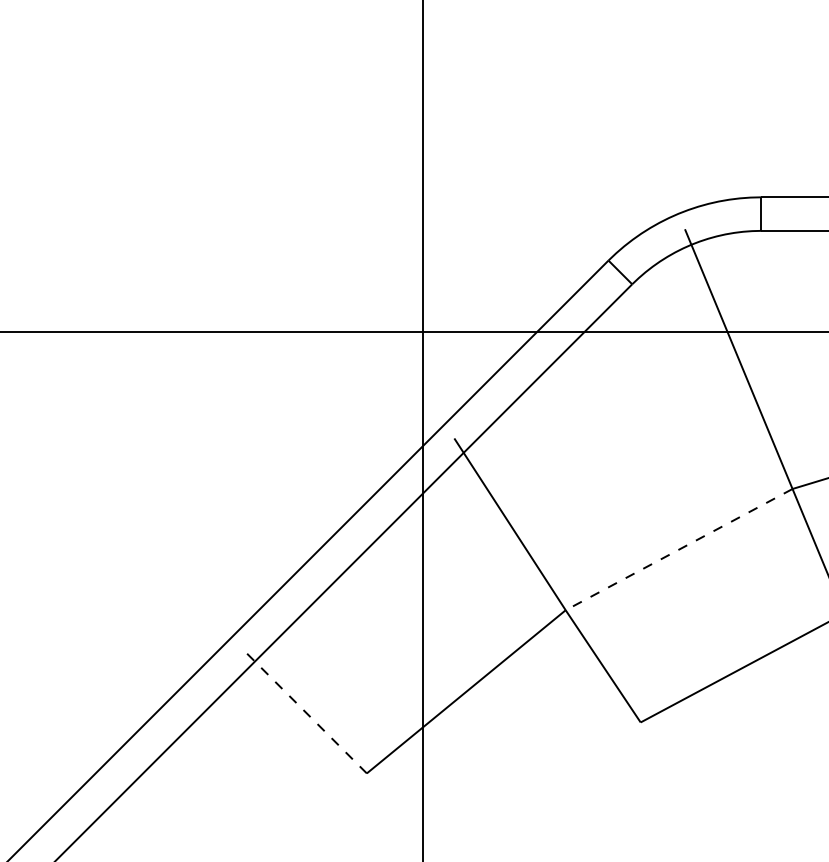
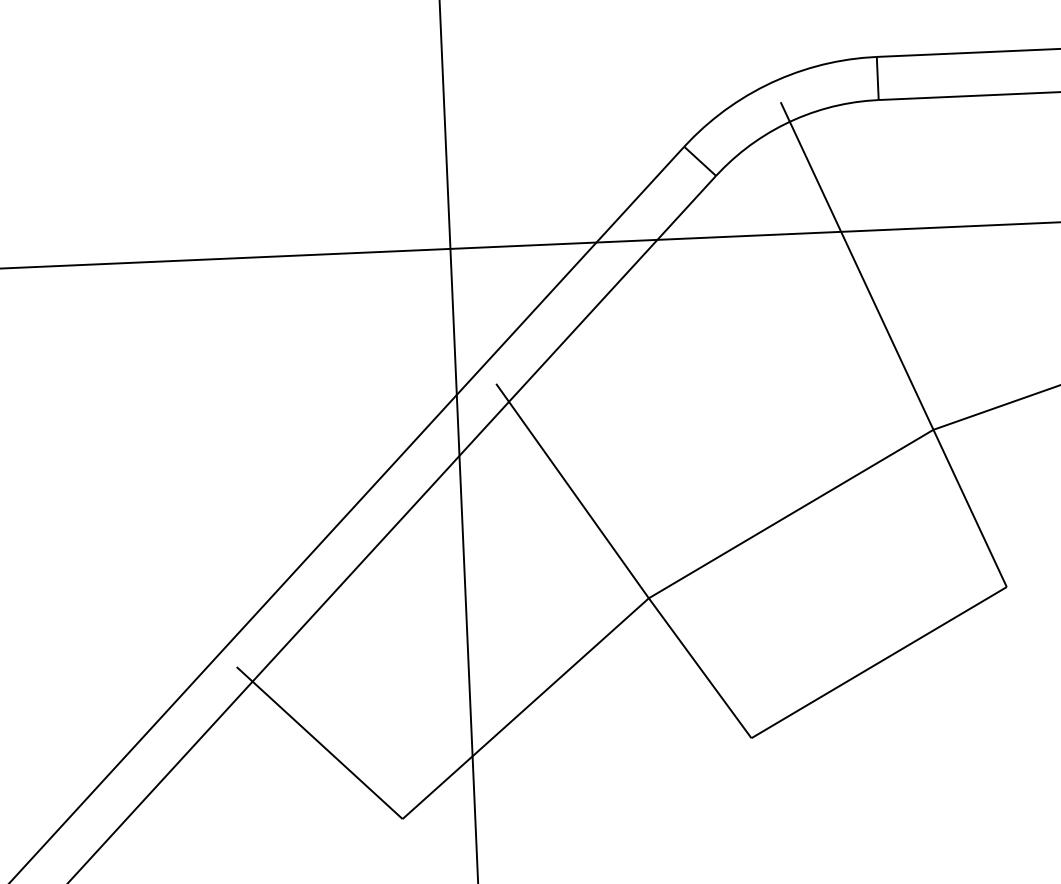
line: (679, 549) -> (791, 513), dashed -> solid
line: (304, 711) -> (319, 742), dashed -> solid

